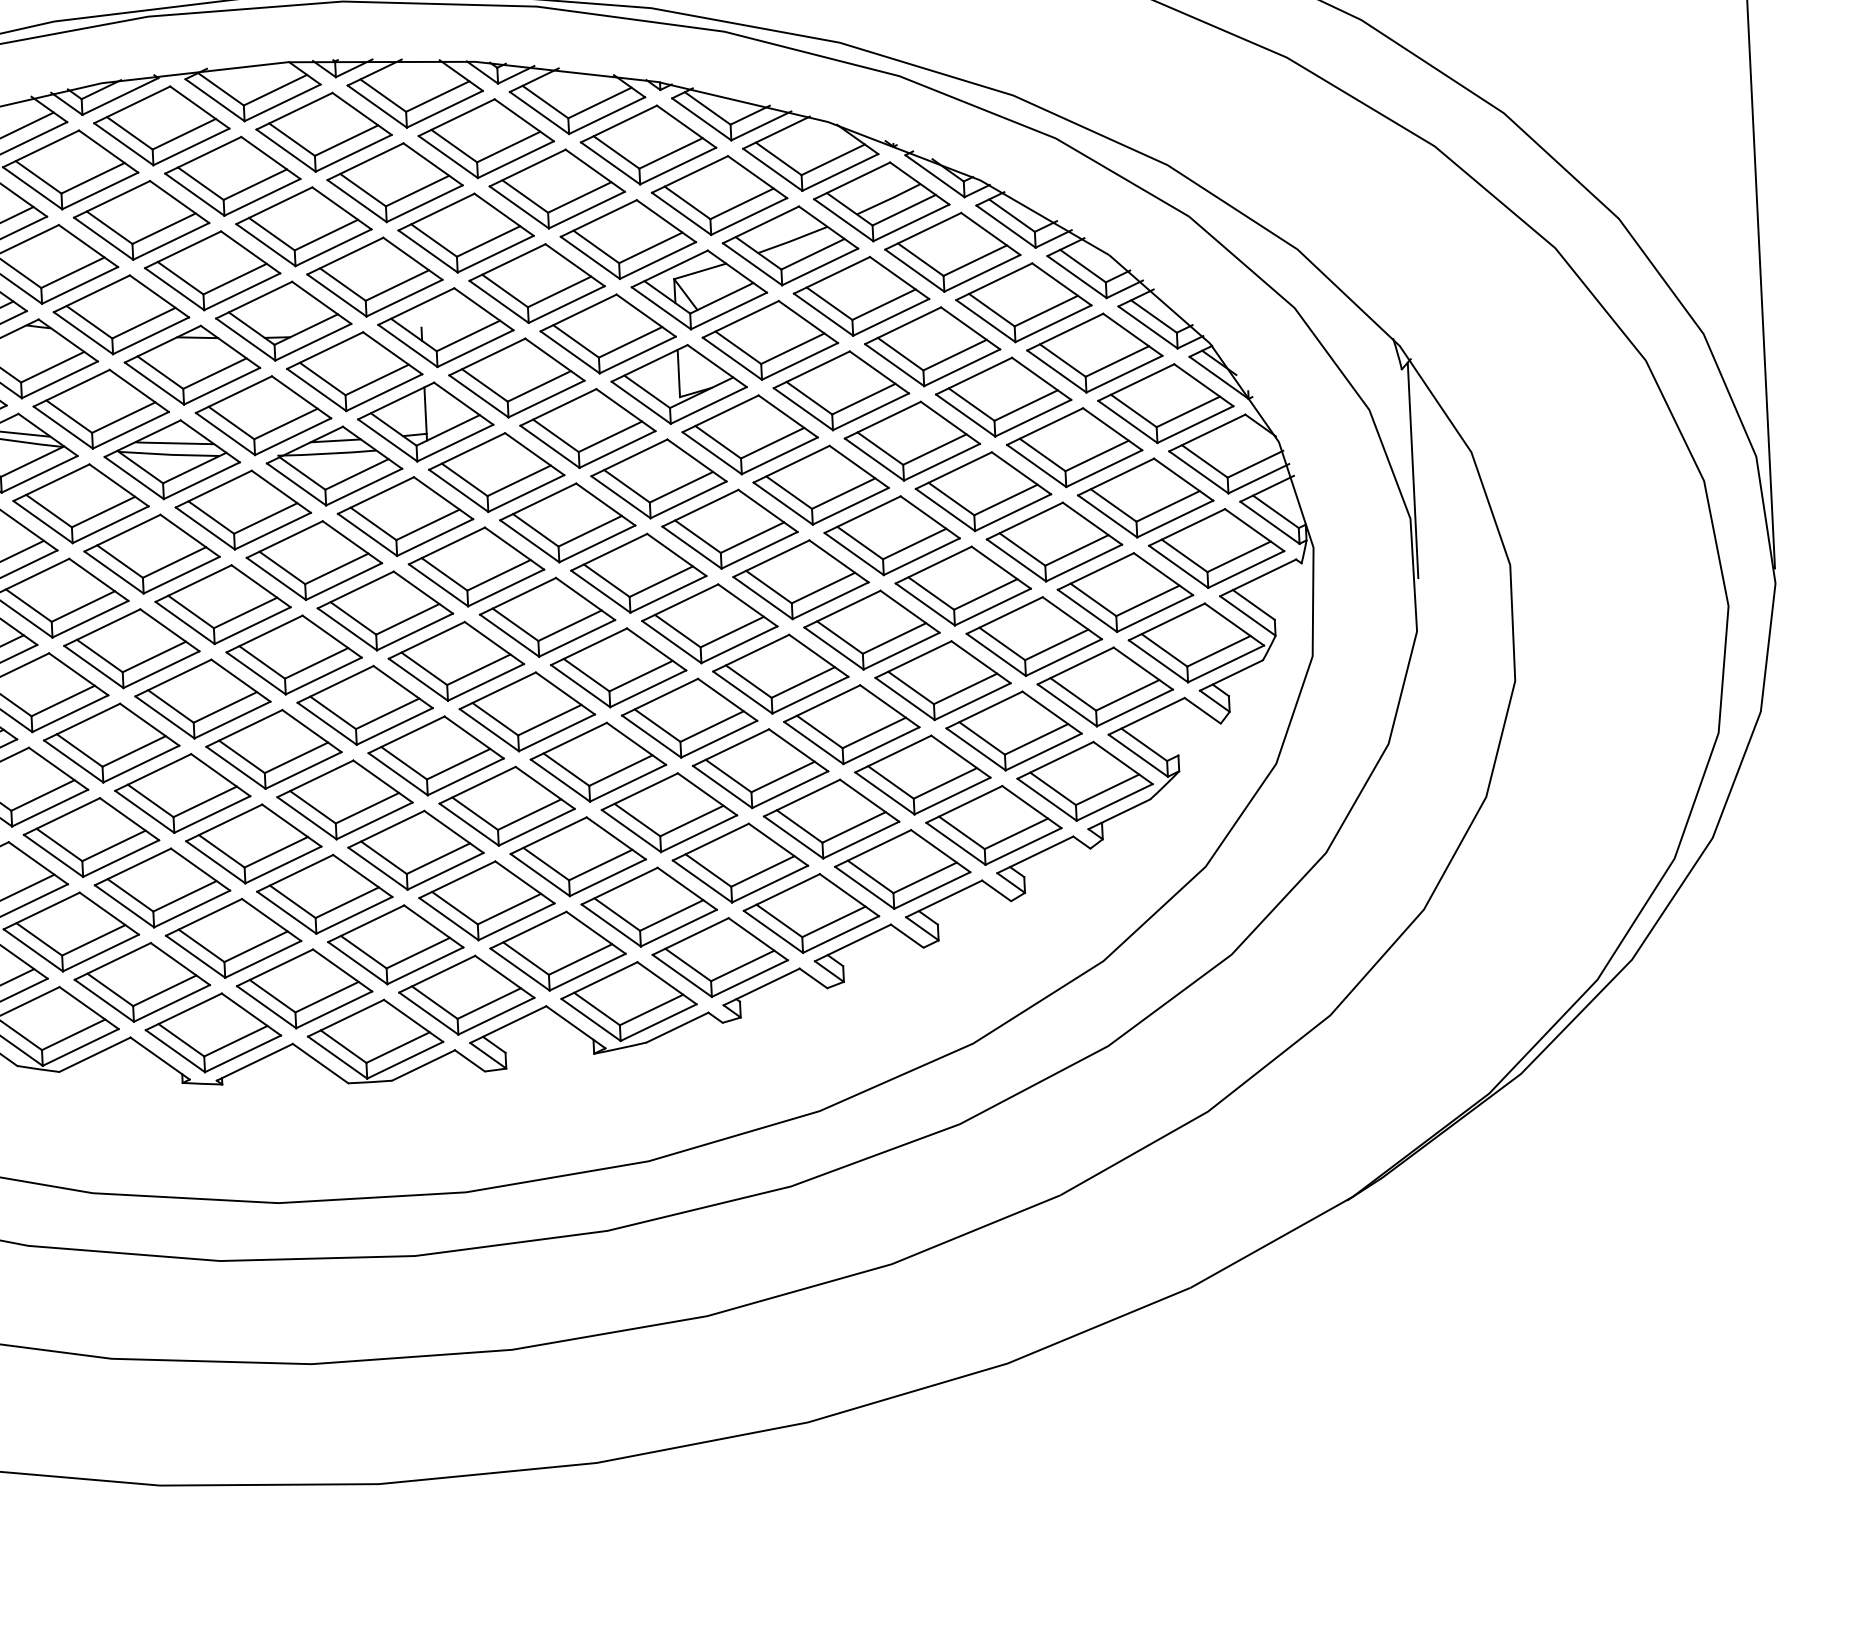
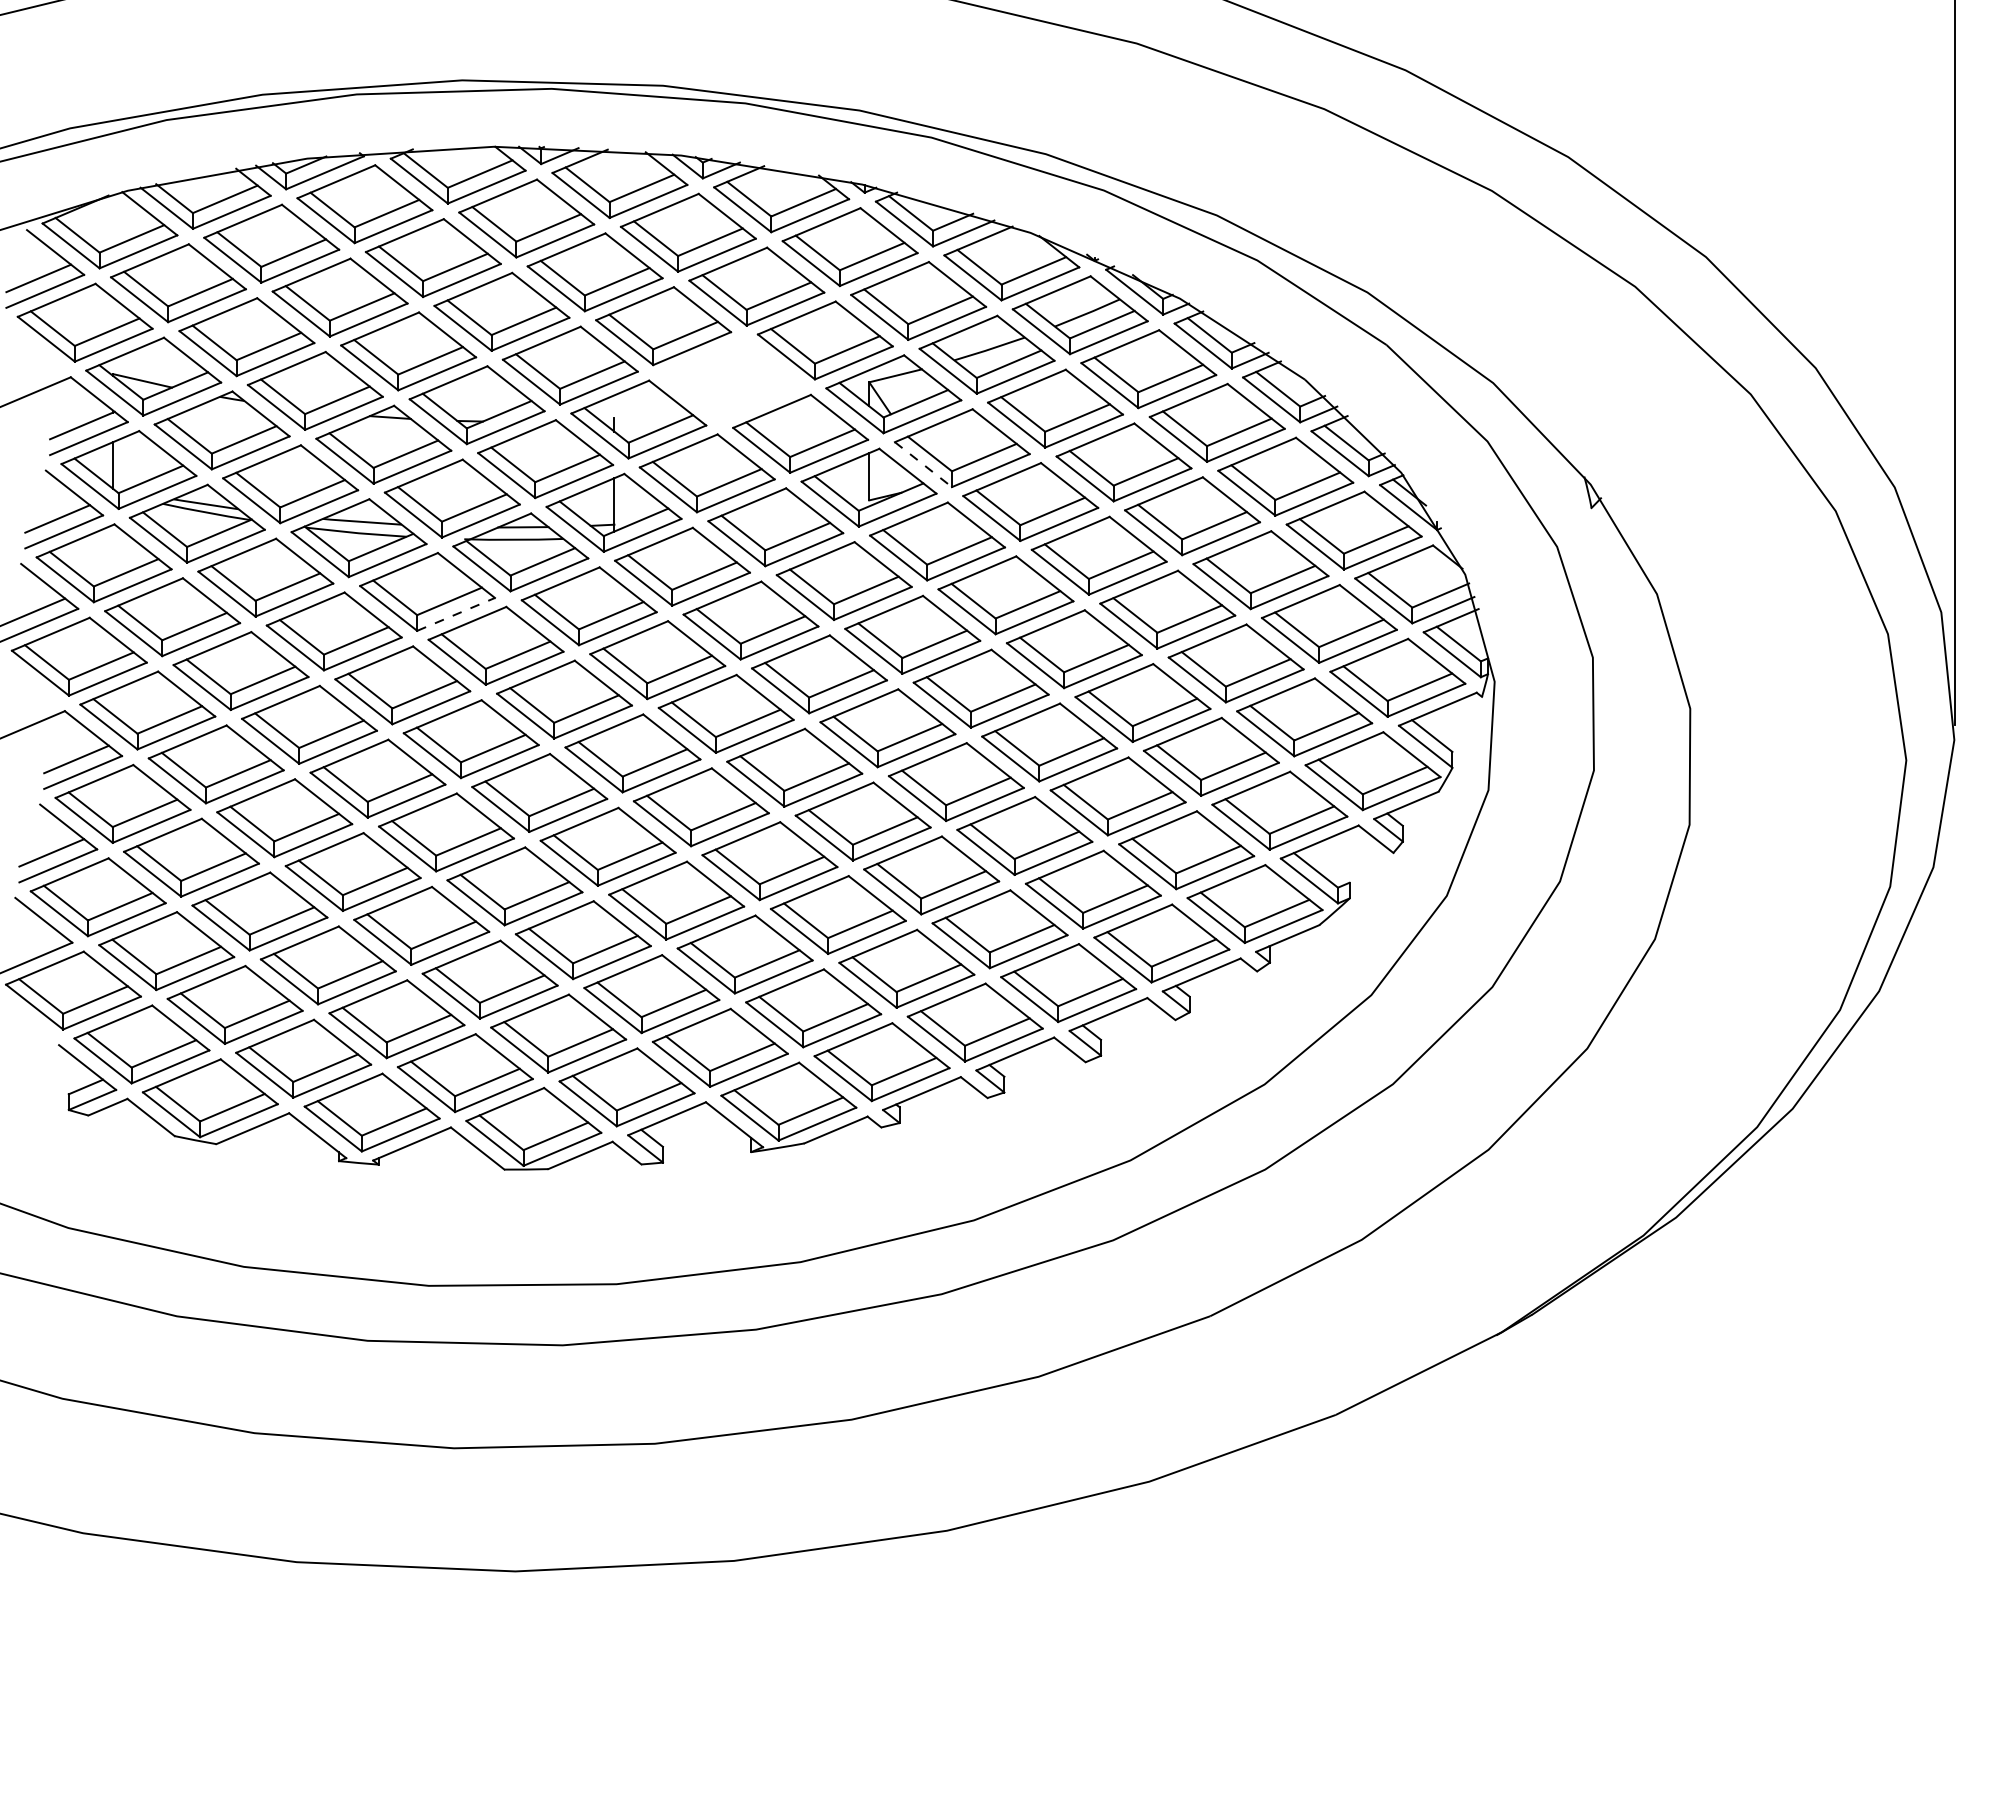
part: (536, 284) -> (731, 380), removed
line: (732, 358) -> (923, 464), solid -> dashed
line: (1412, 470) -> (1597, 609), removed
line: (273, 531) -> (456, 614), solid -> dashed

